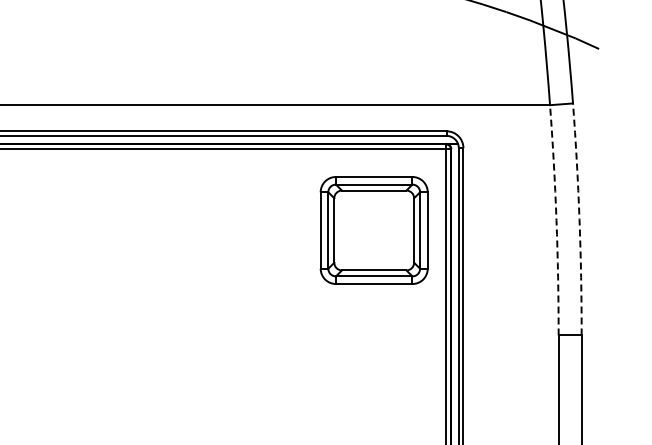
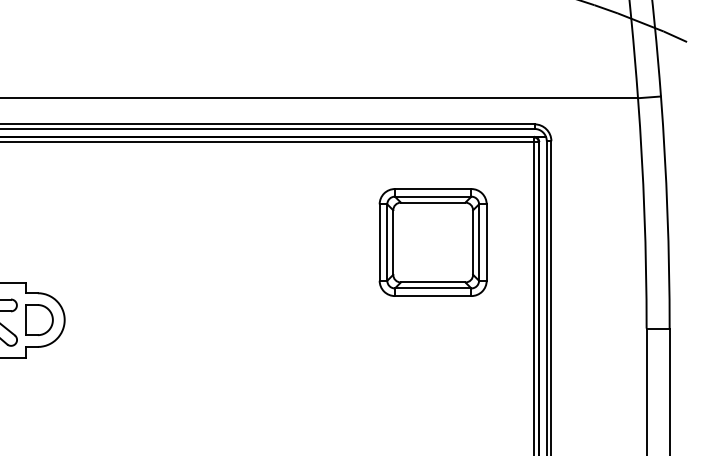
arc: (579, 219) -> (667, 212), dashed -> solid
arc: (556, 220) -> (644, 213), dashed -> solid
part: (373, 230) -> (432, 242), moved

